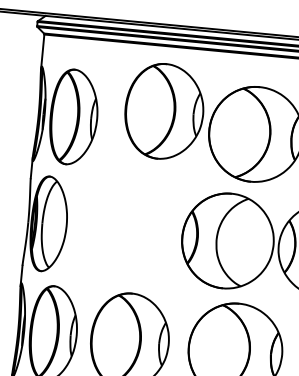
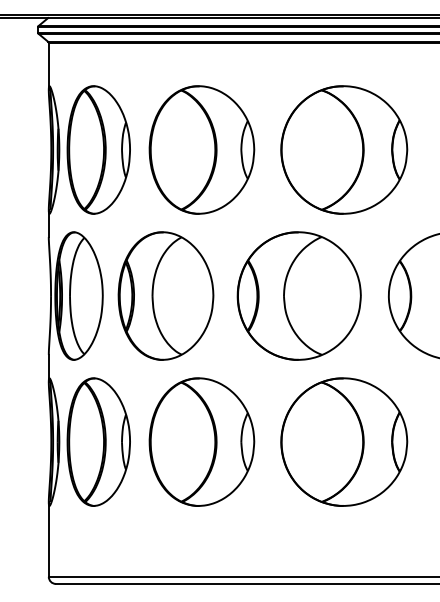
part: (164, 111) -> (201, 149), moved
part: (113, 229) -> (165, 295), added
part: (227, 240) -> (298, 295), moved

